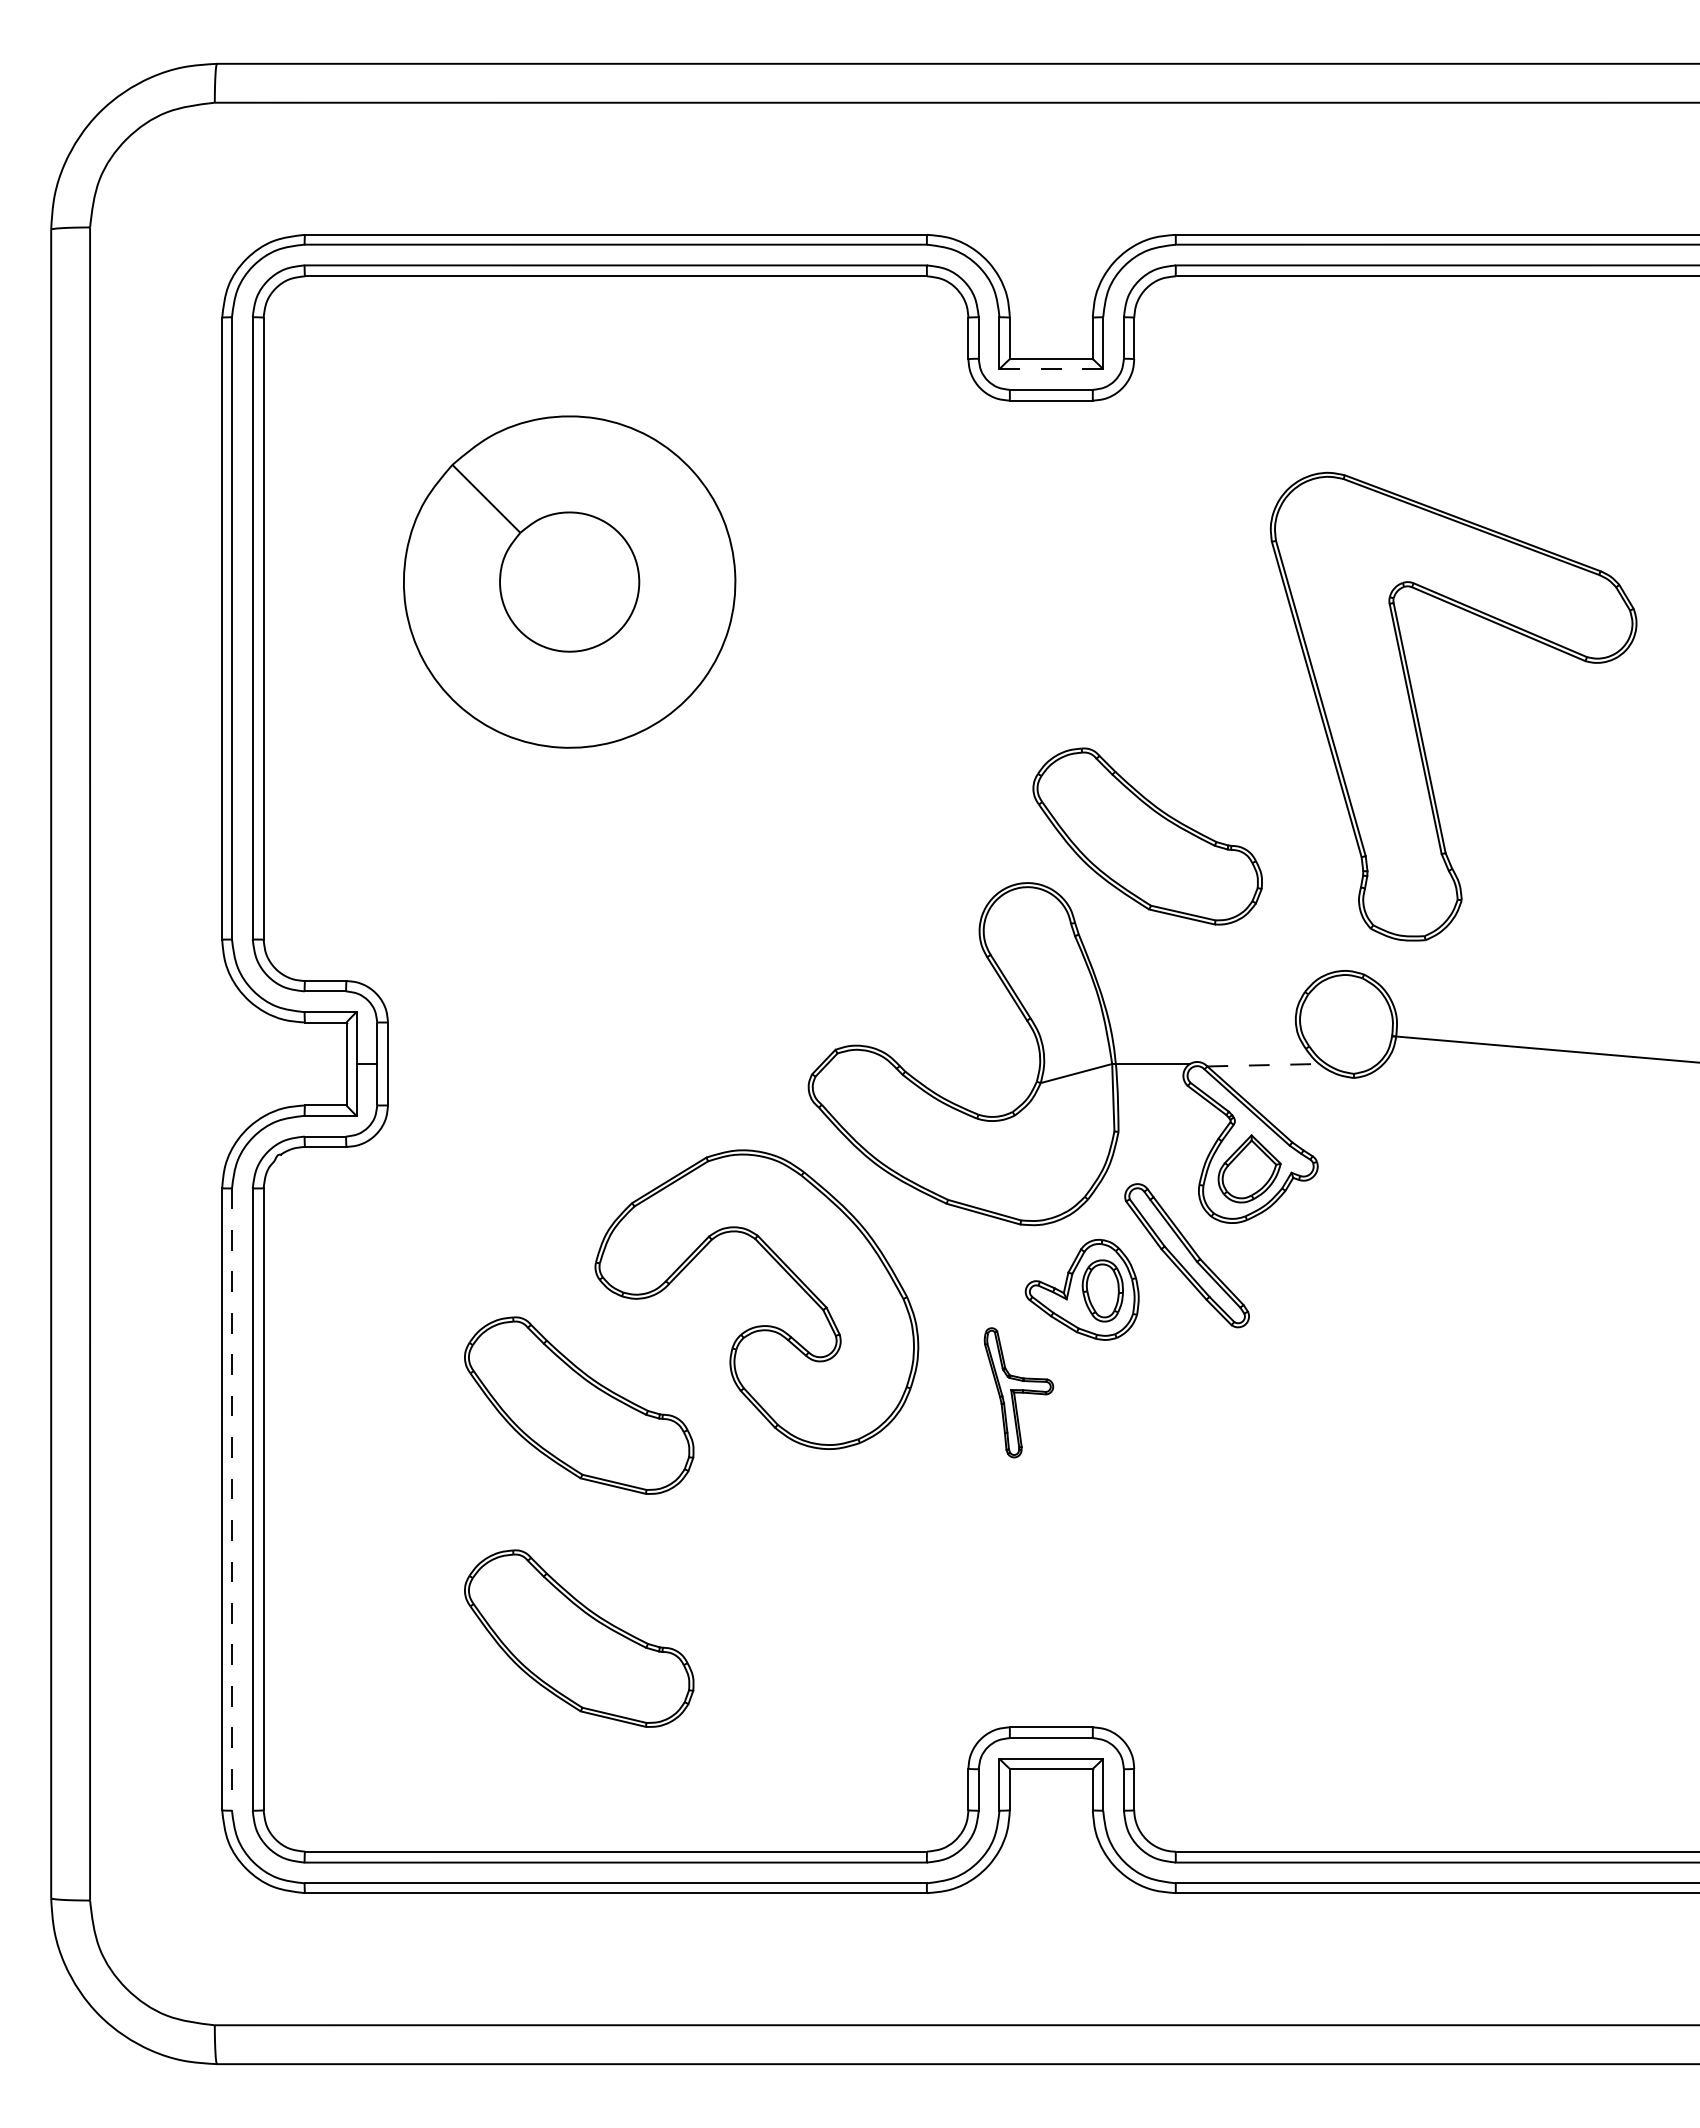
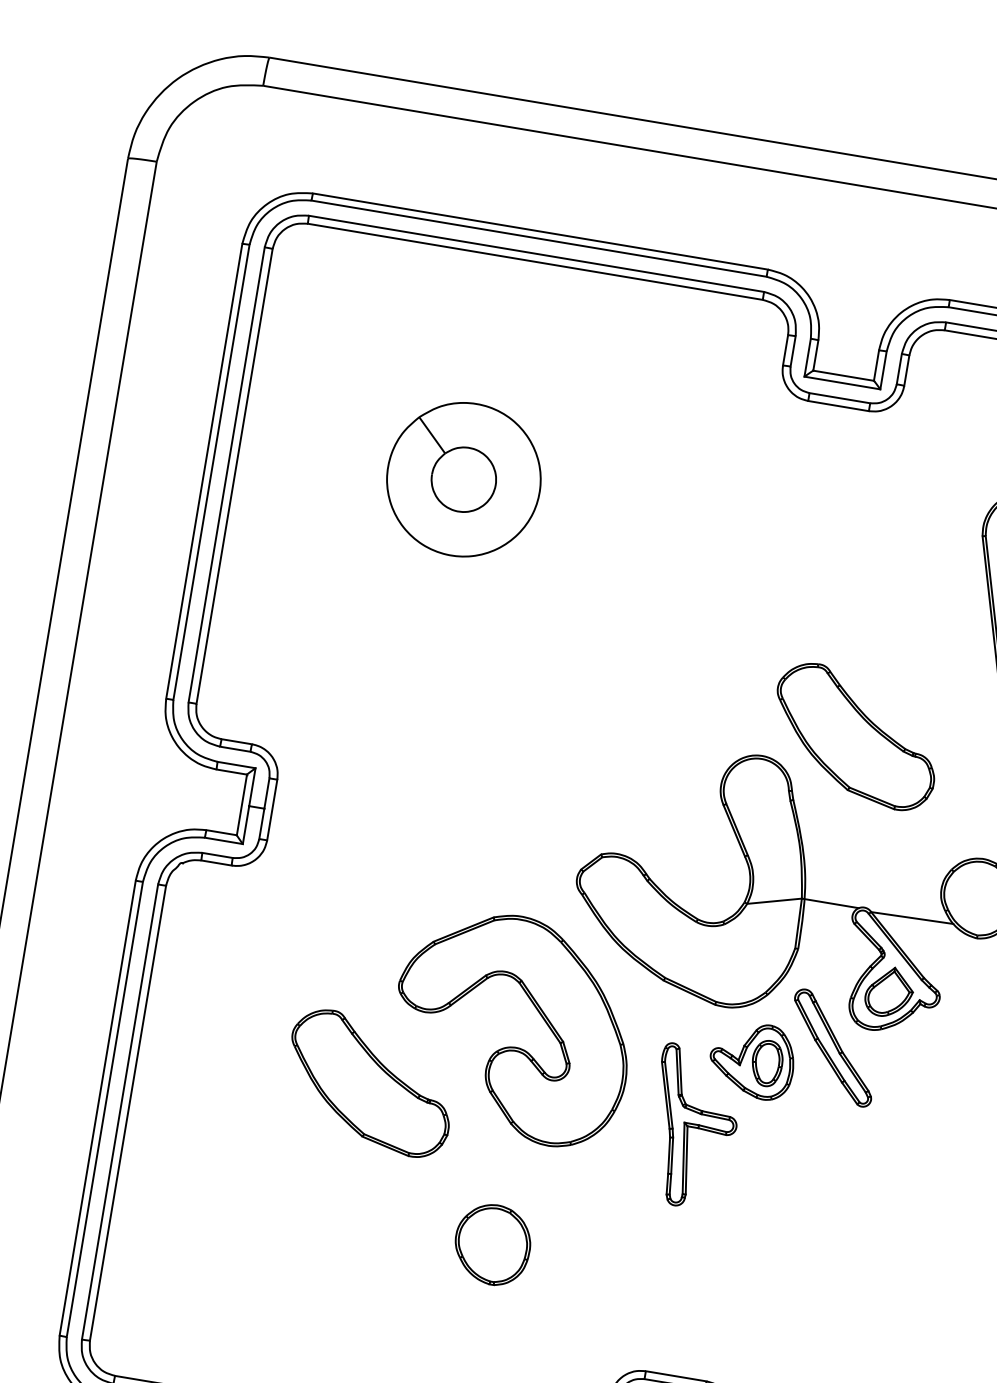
line: (1051, 369) -> (842, 383), dashed -> solid
part: (568, 581) -> (463, 479), size x0.62
line: (1263, 1065) -> (912, 918), dashed -> solid
part: (1018, 1392) -> (693, 1127), size x1.67
line: (232, 1500) -> (105, 1110), dashed -> solid
part: (777, 1592) -> (492, 1244), added
part: (579, 1638) -> (341, 1253), removed

